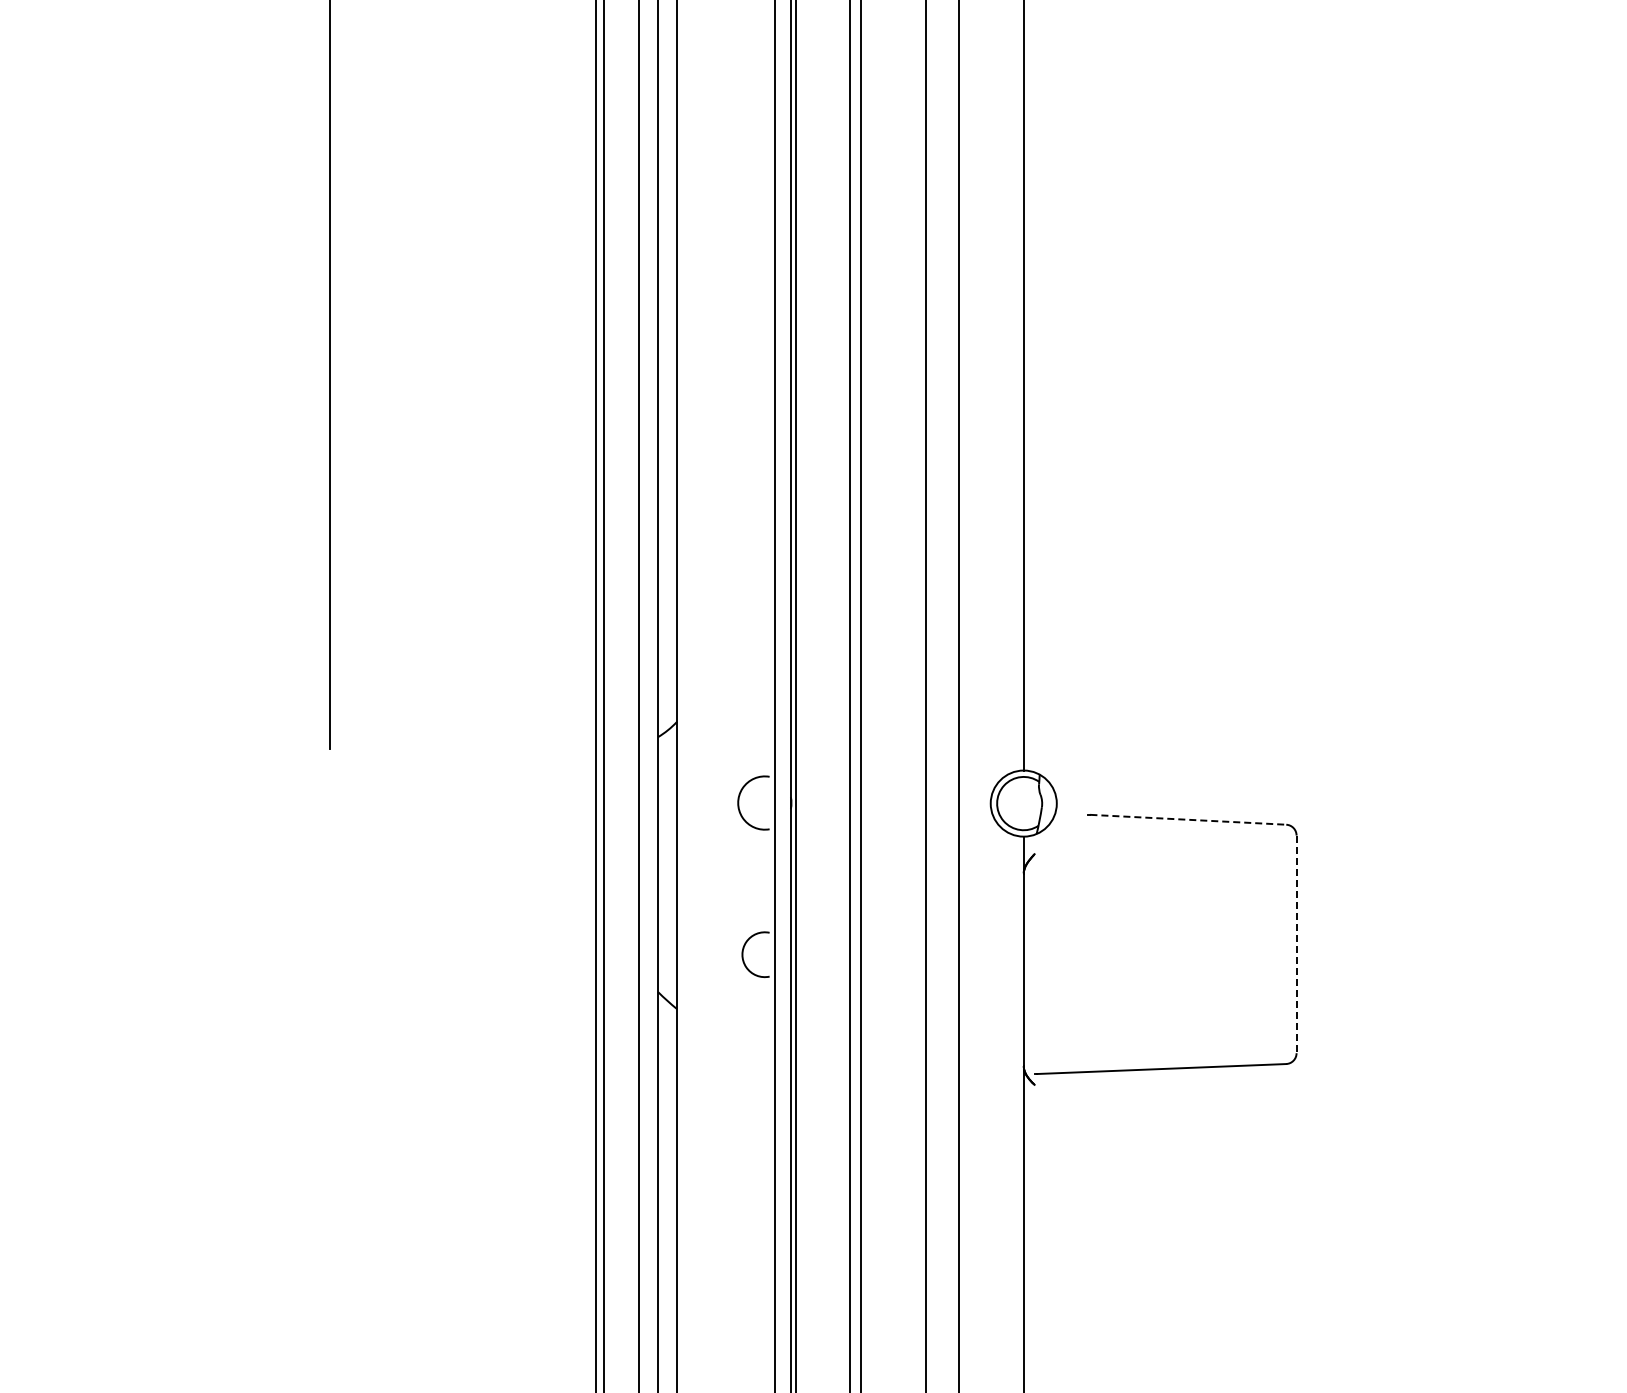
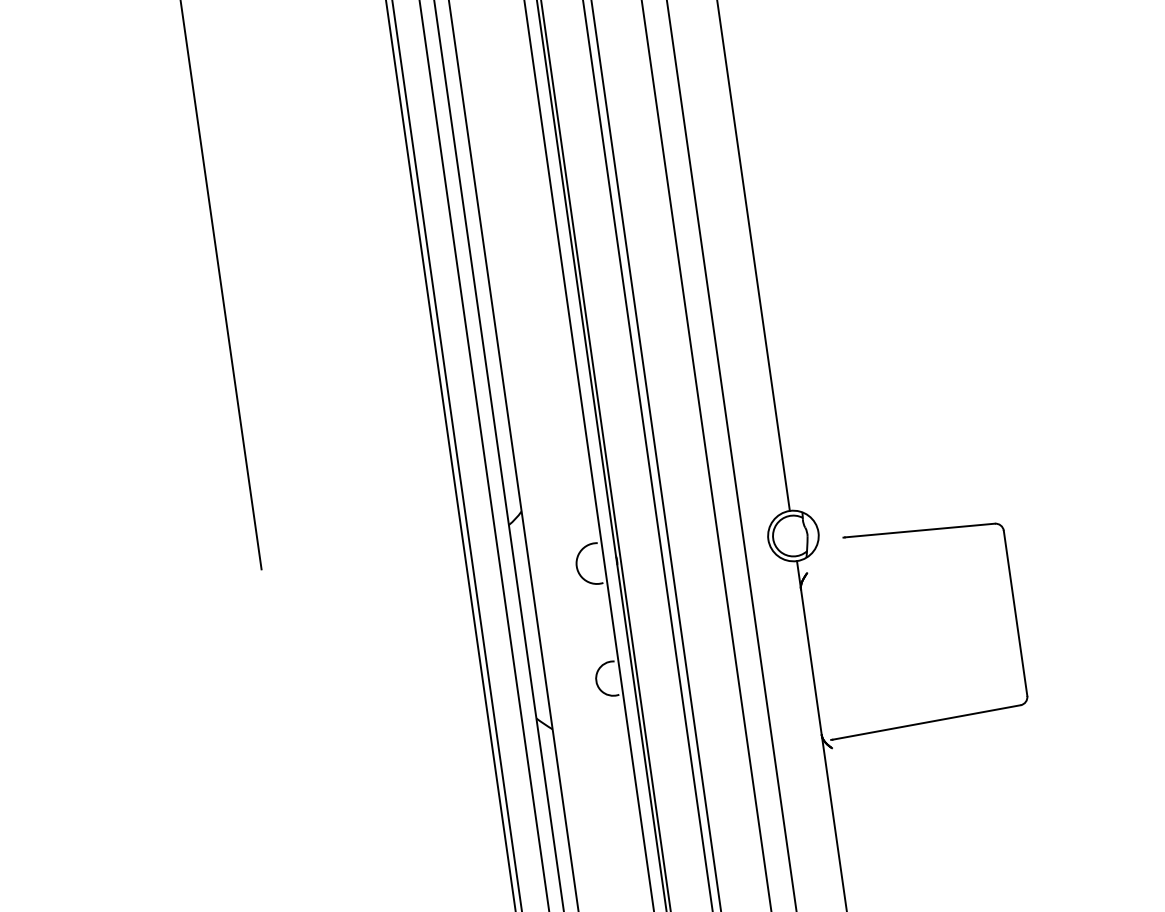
line: (1188, 819) -> (920, 530), dashed -> solid
line: (1296, 944) -> (1015, 613), dashed -> solid

